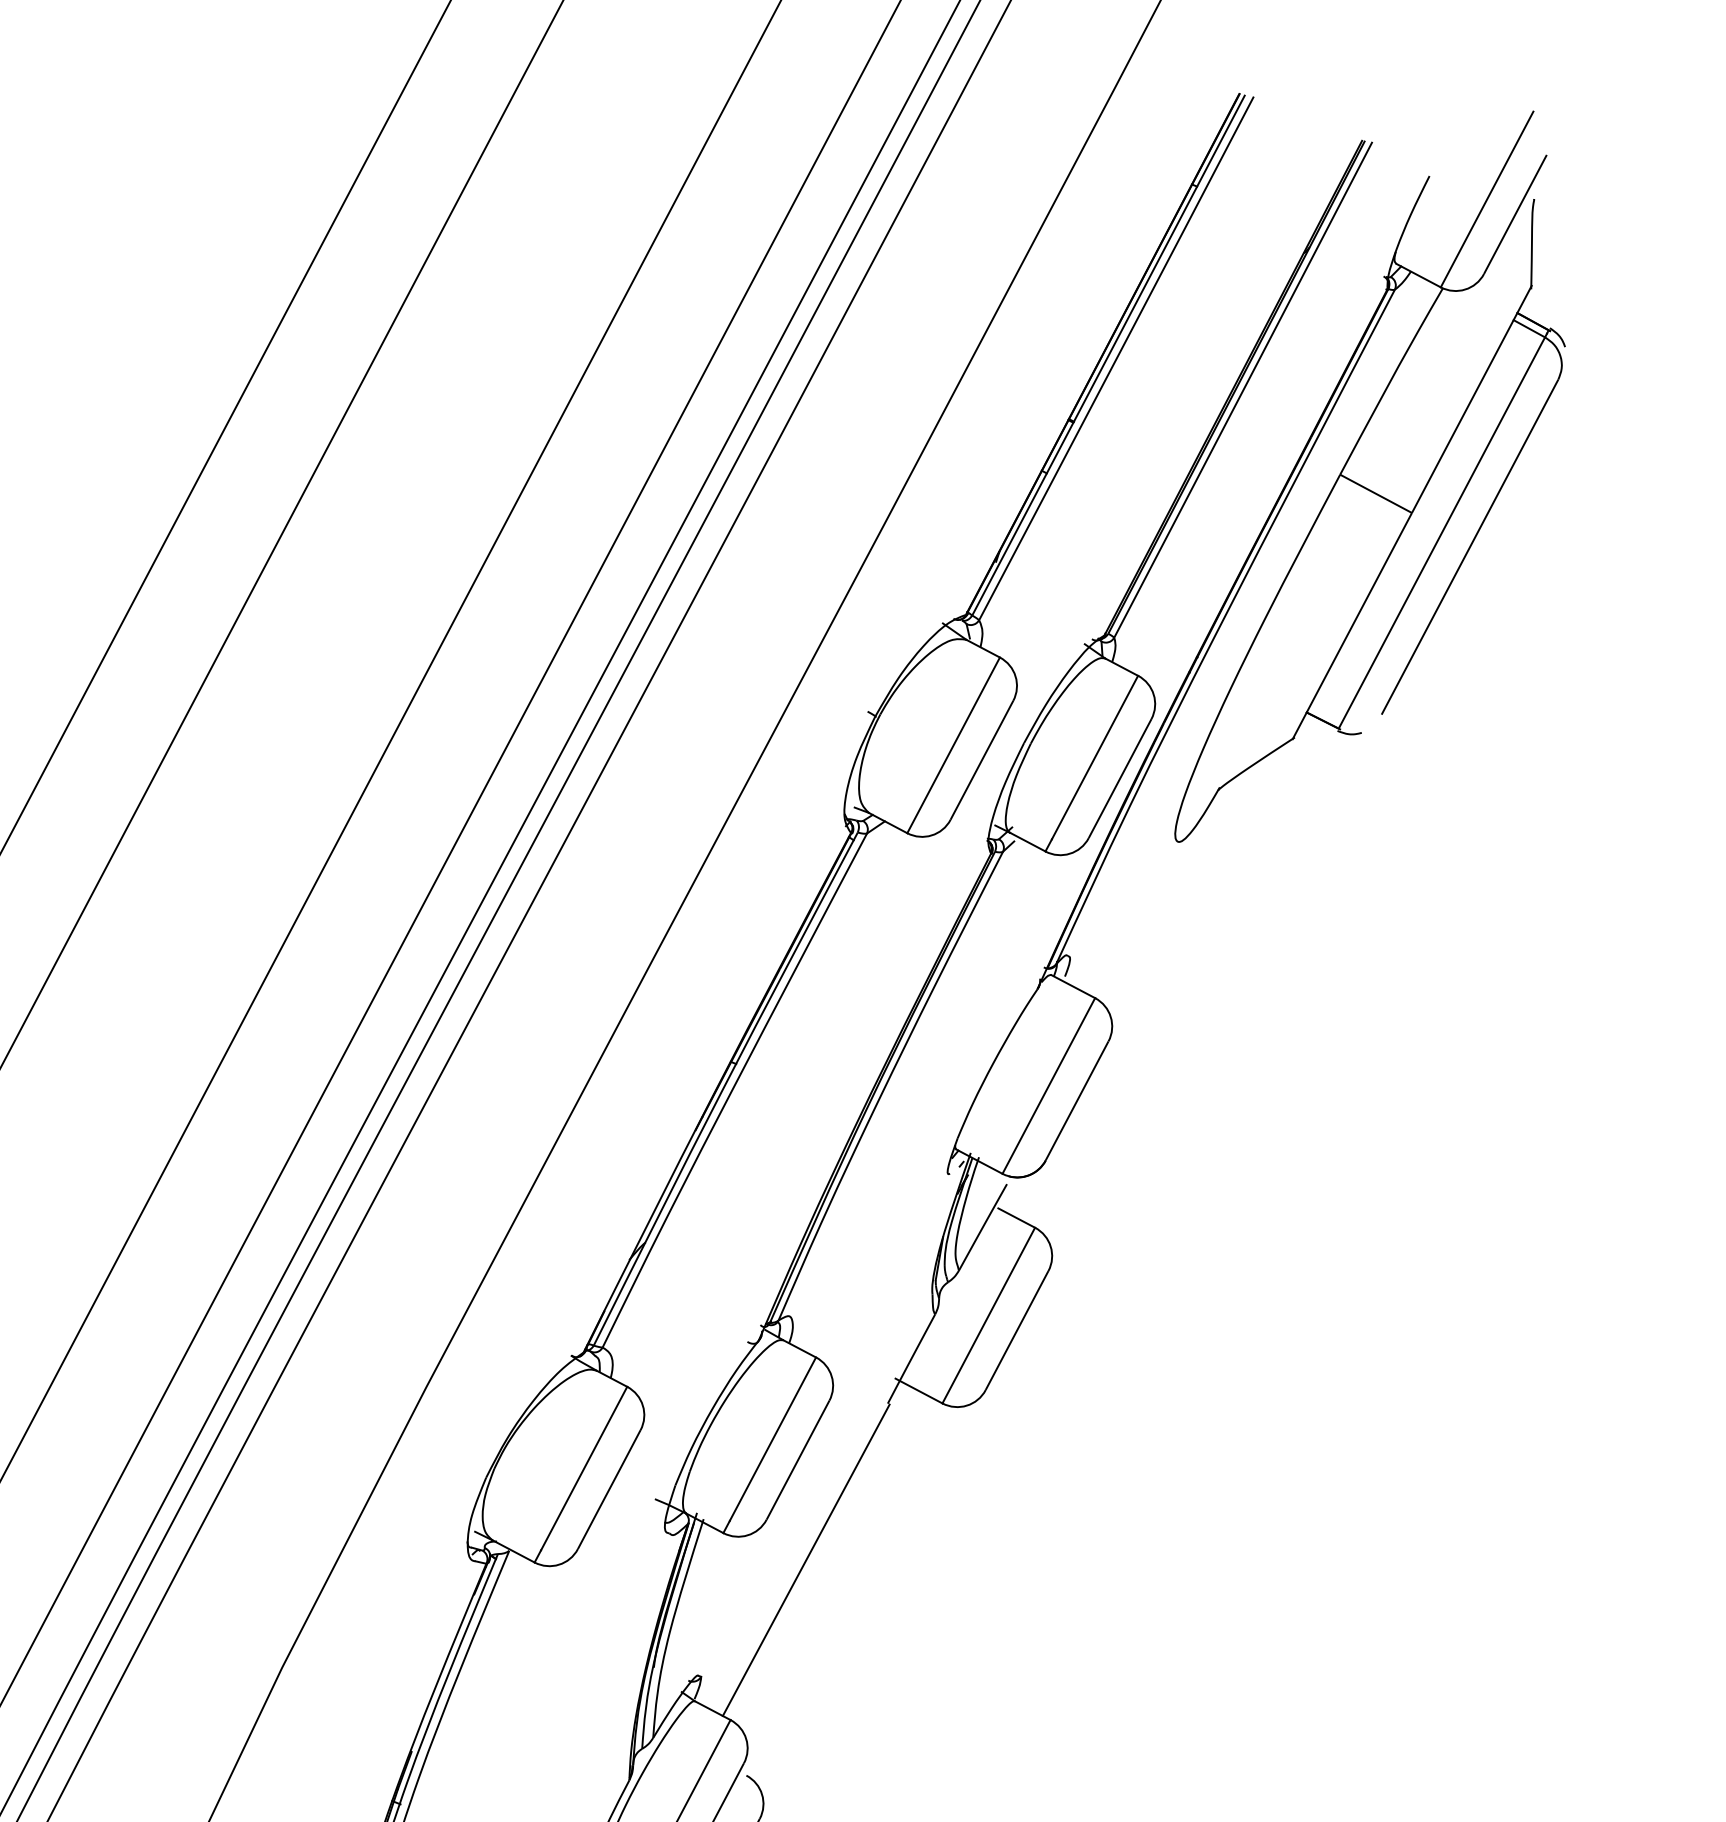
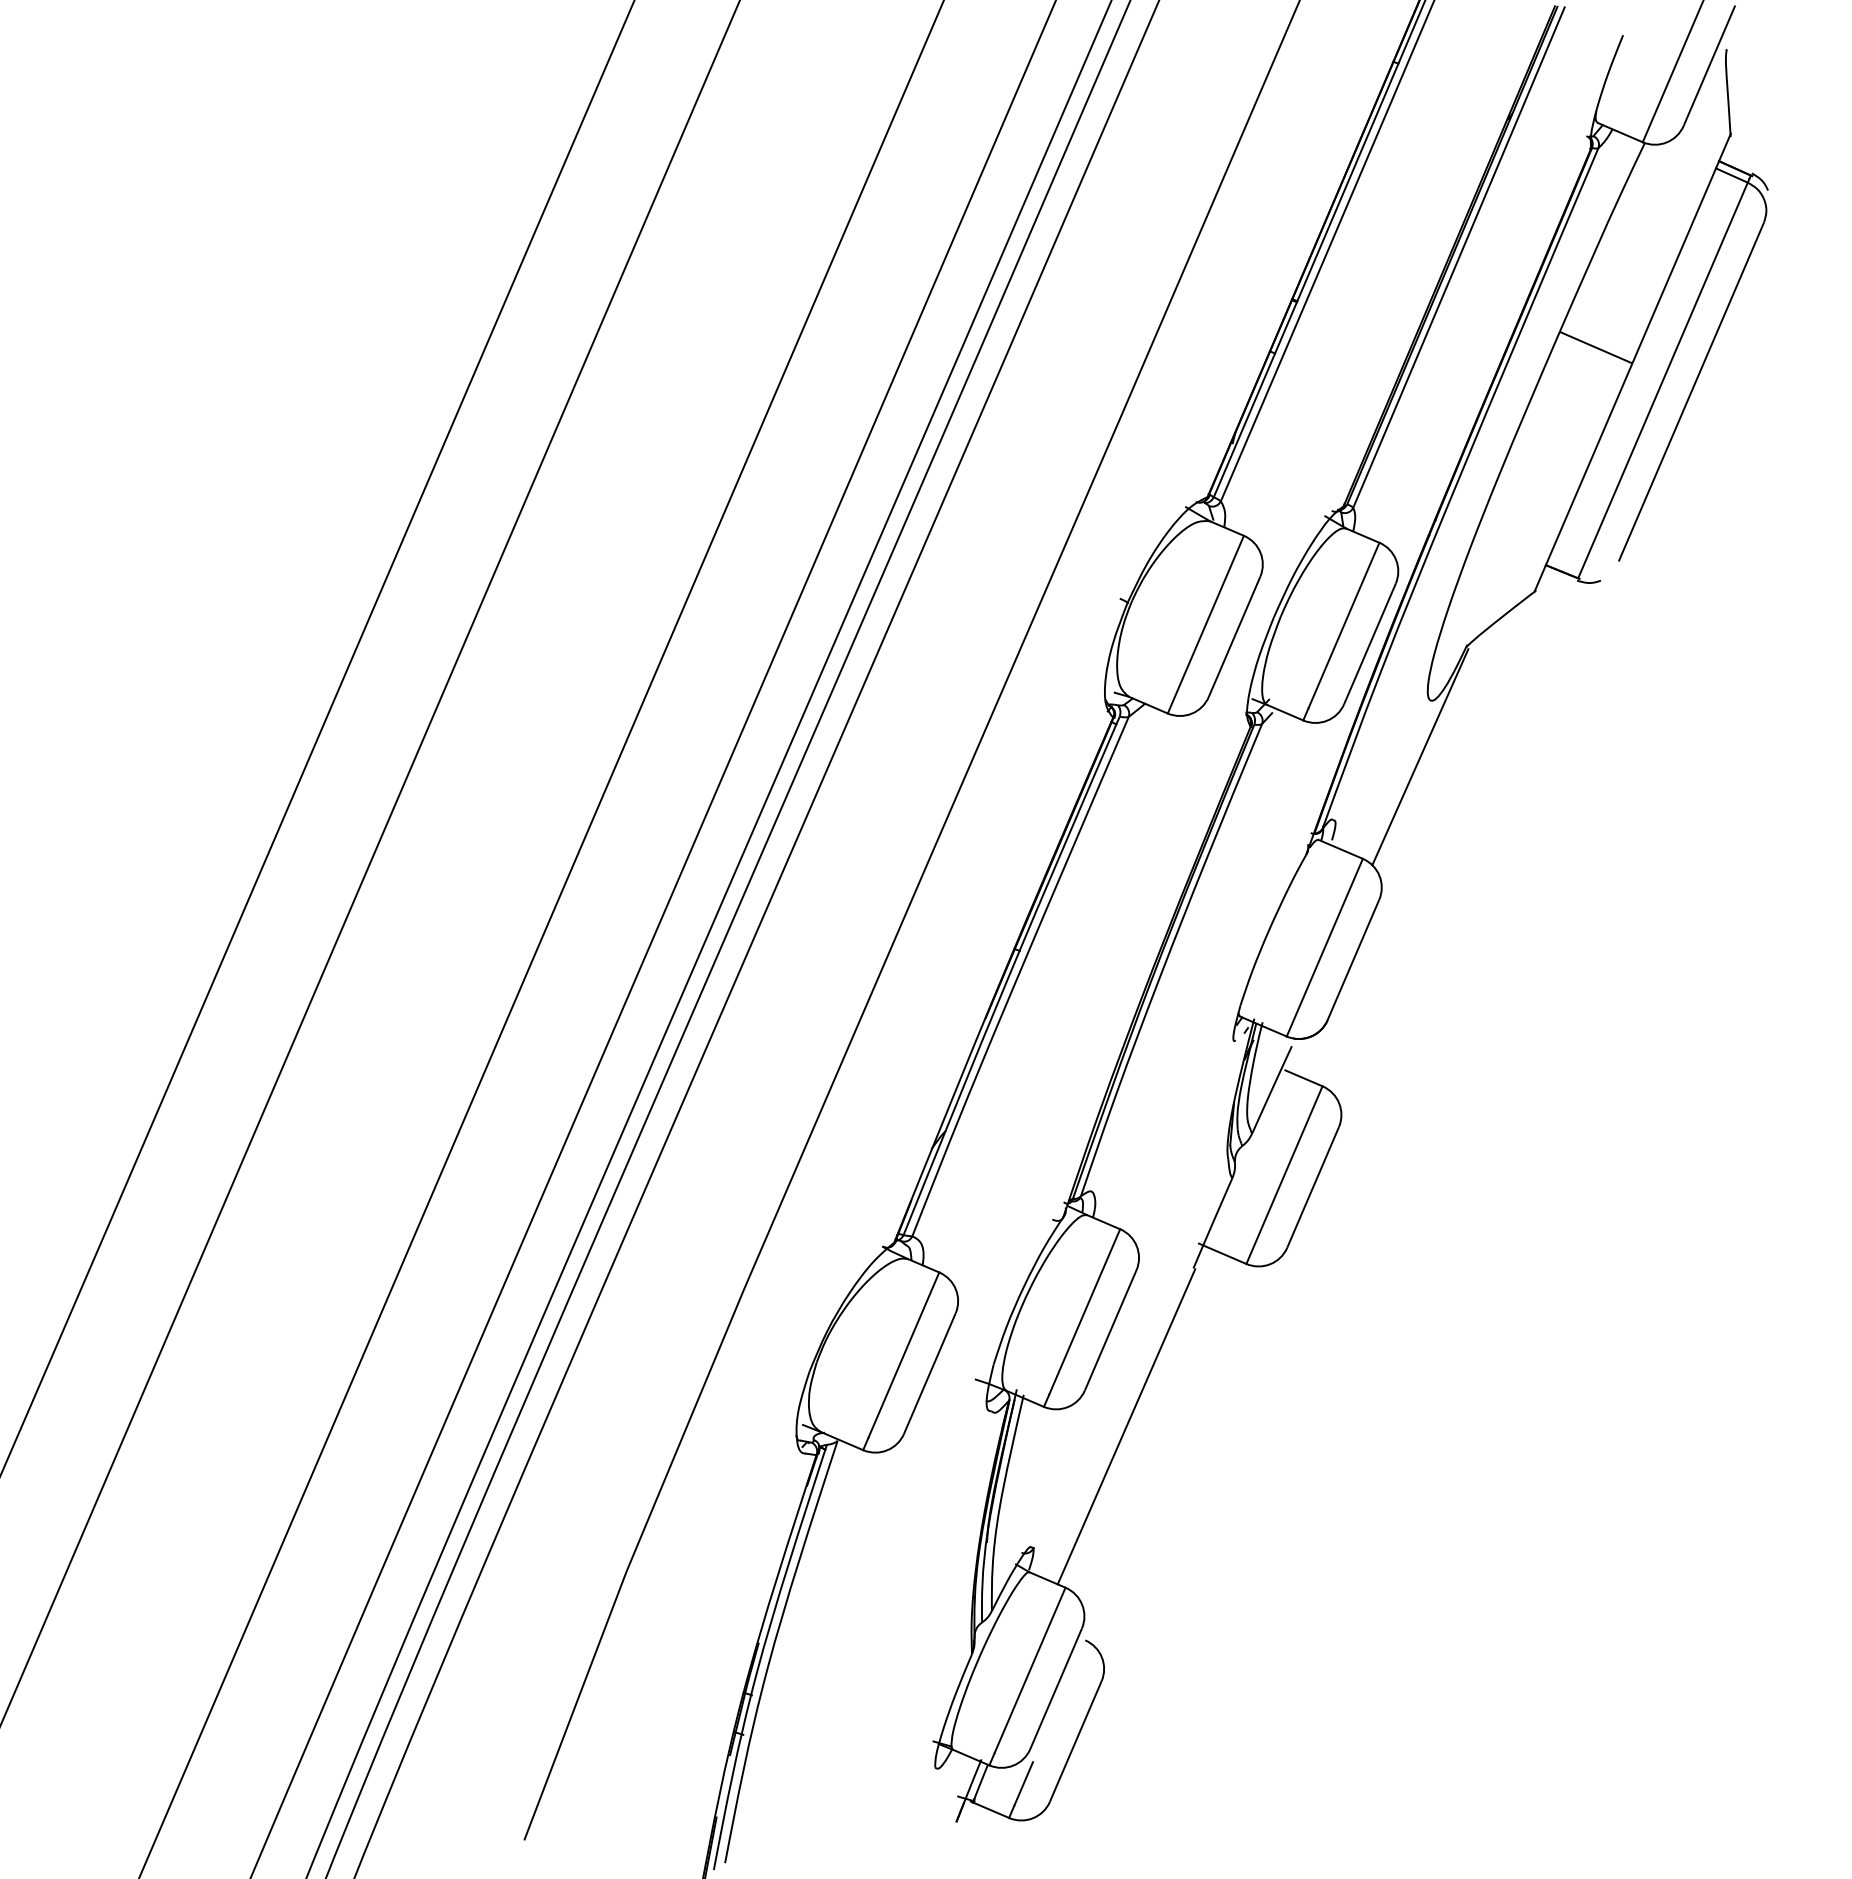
line: (1162, 899) -> (1420, 757), added

